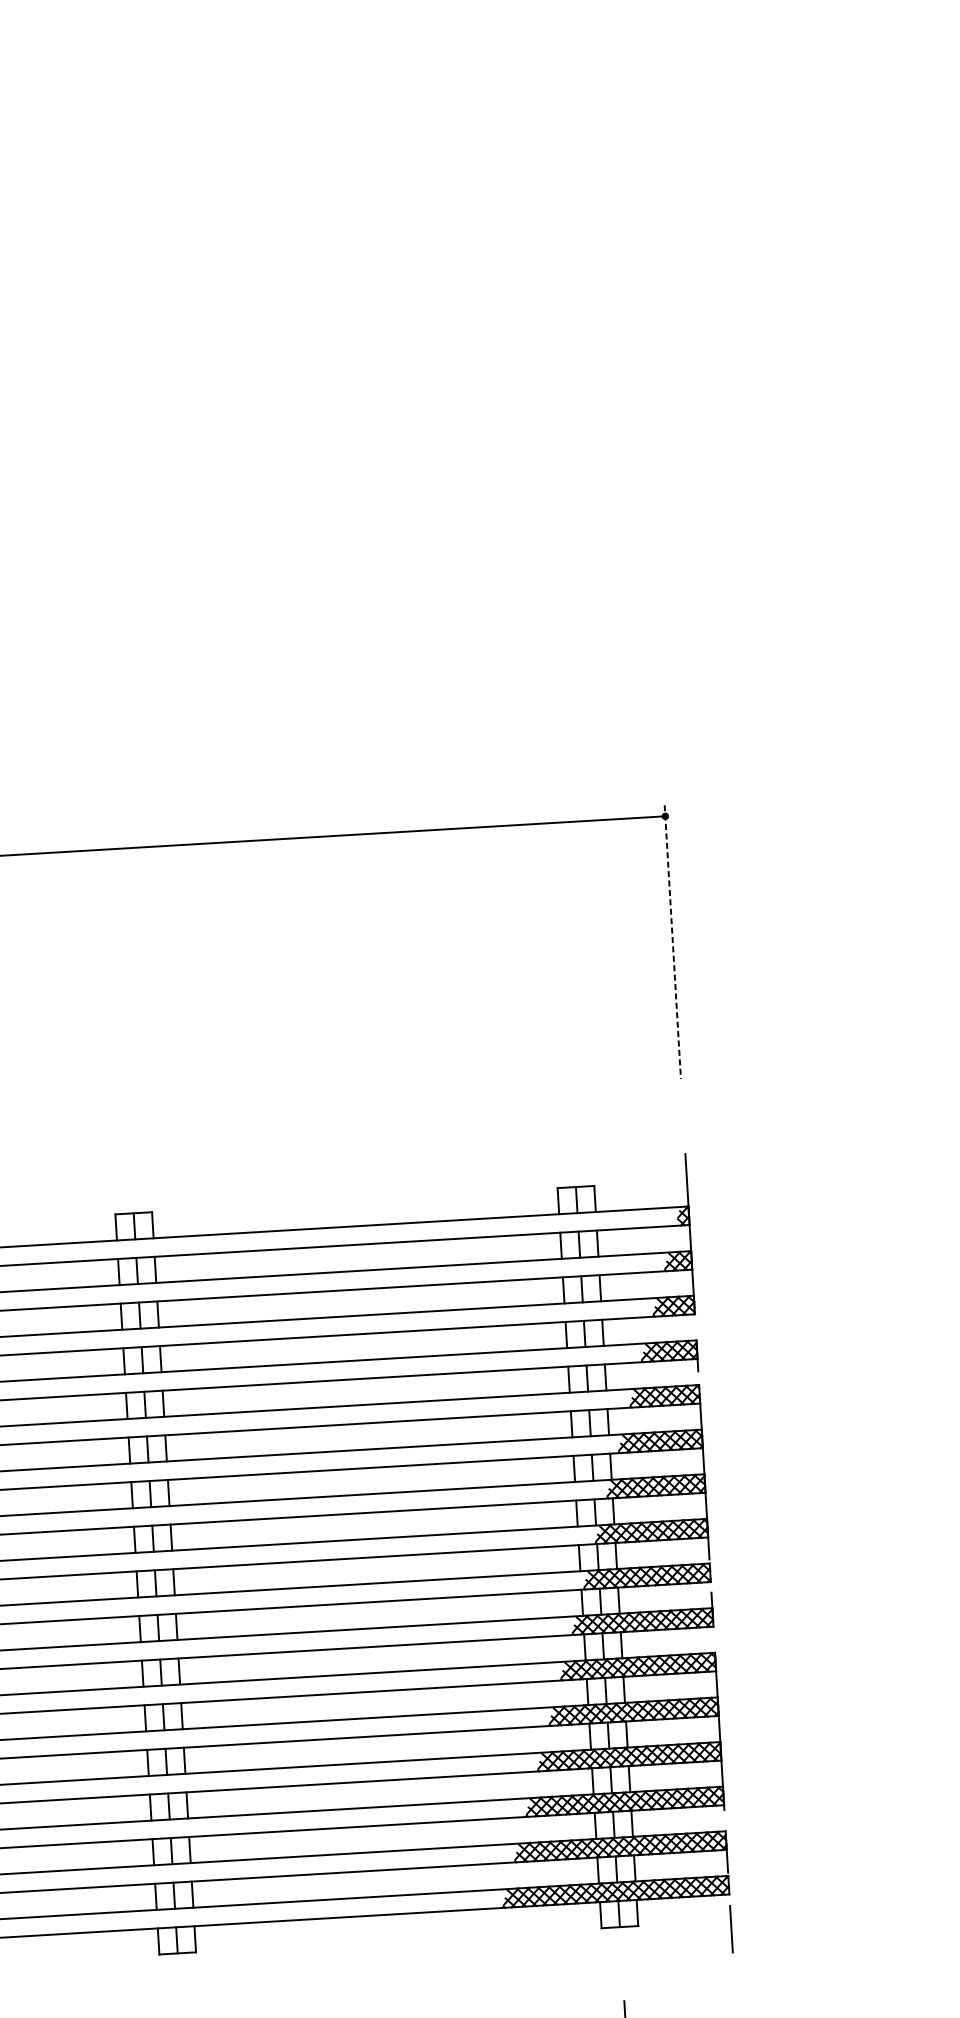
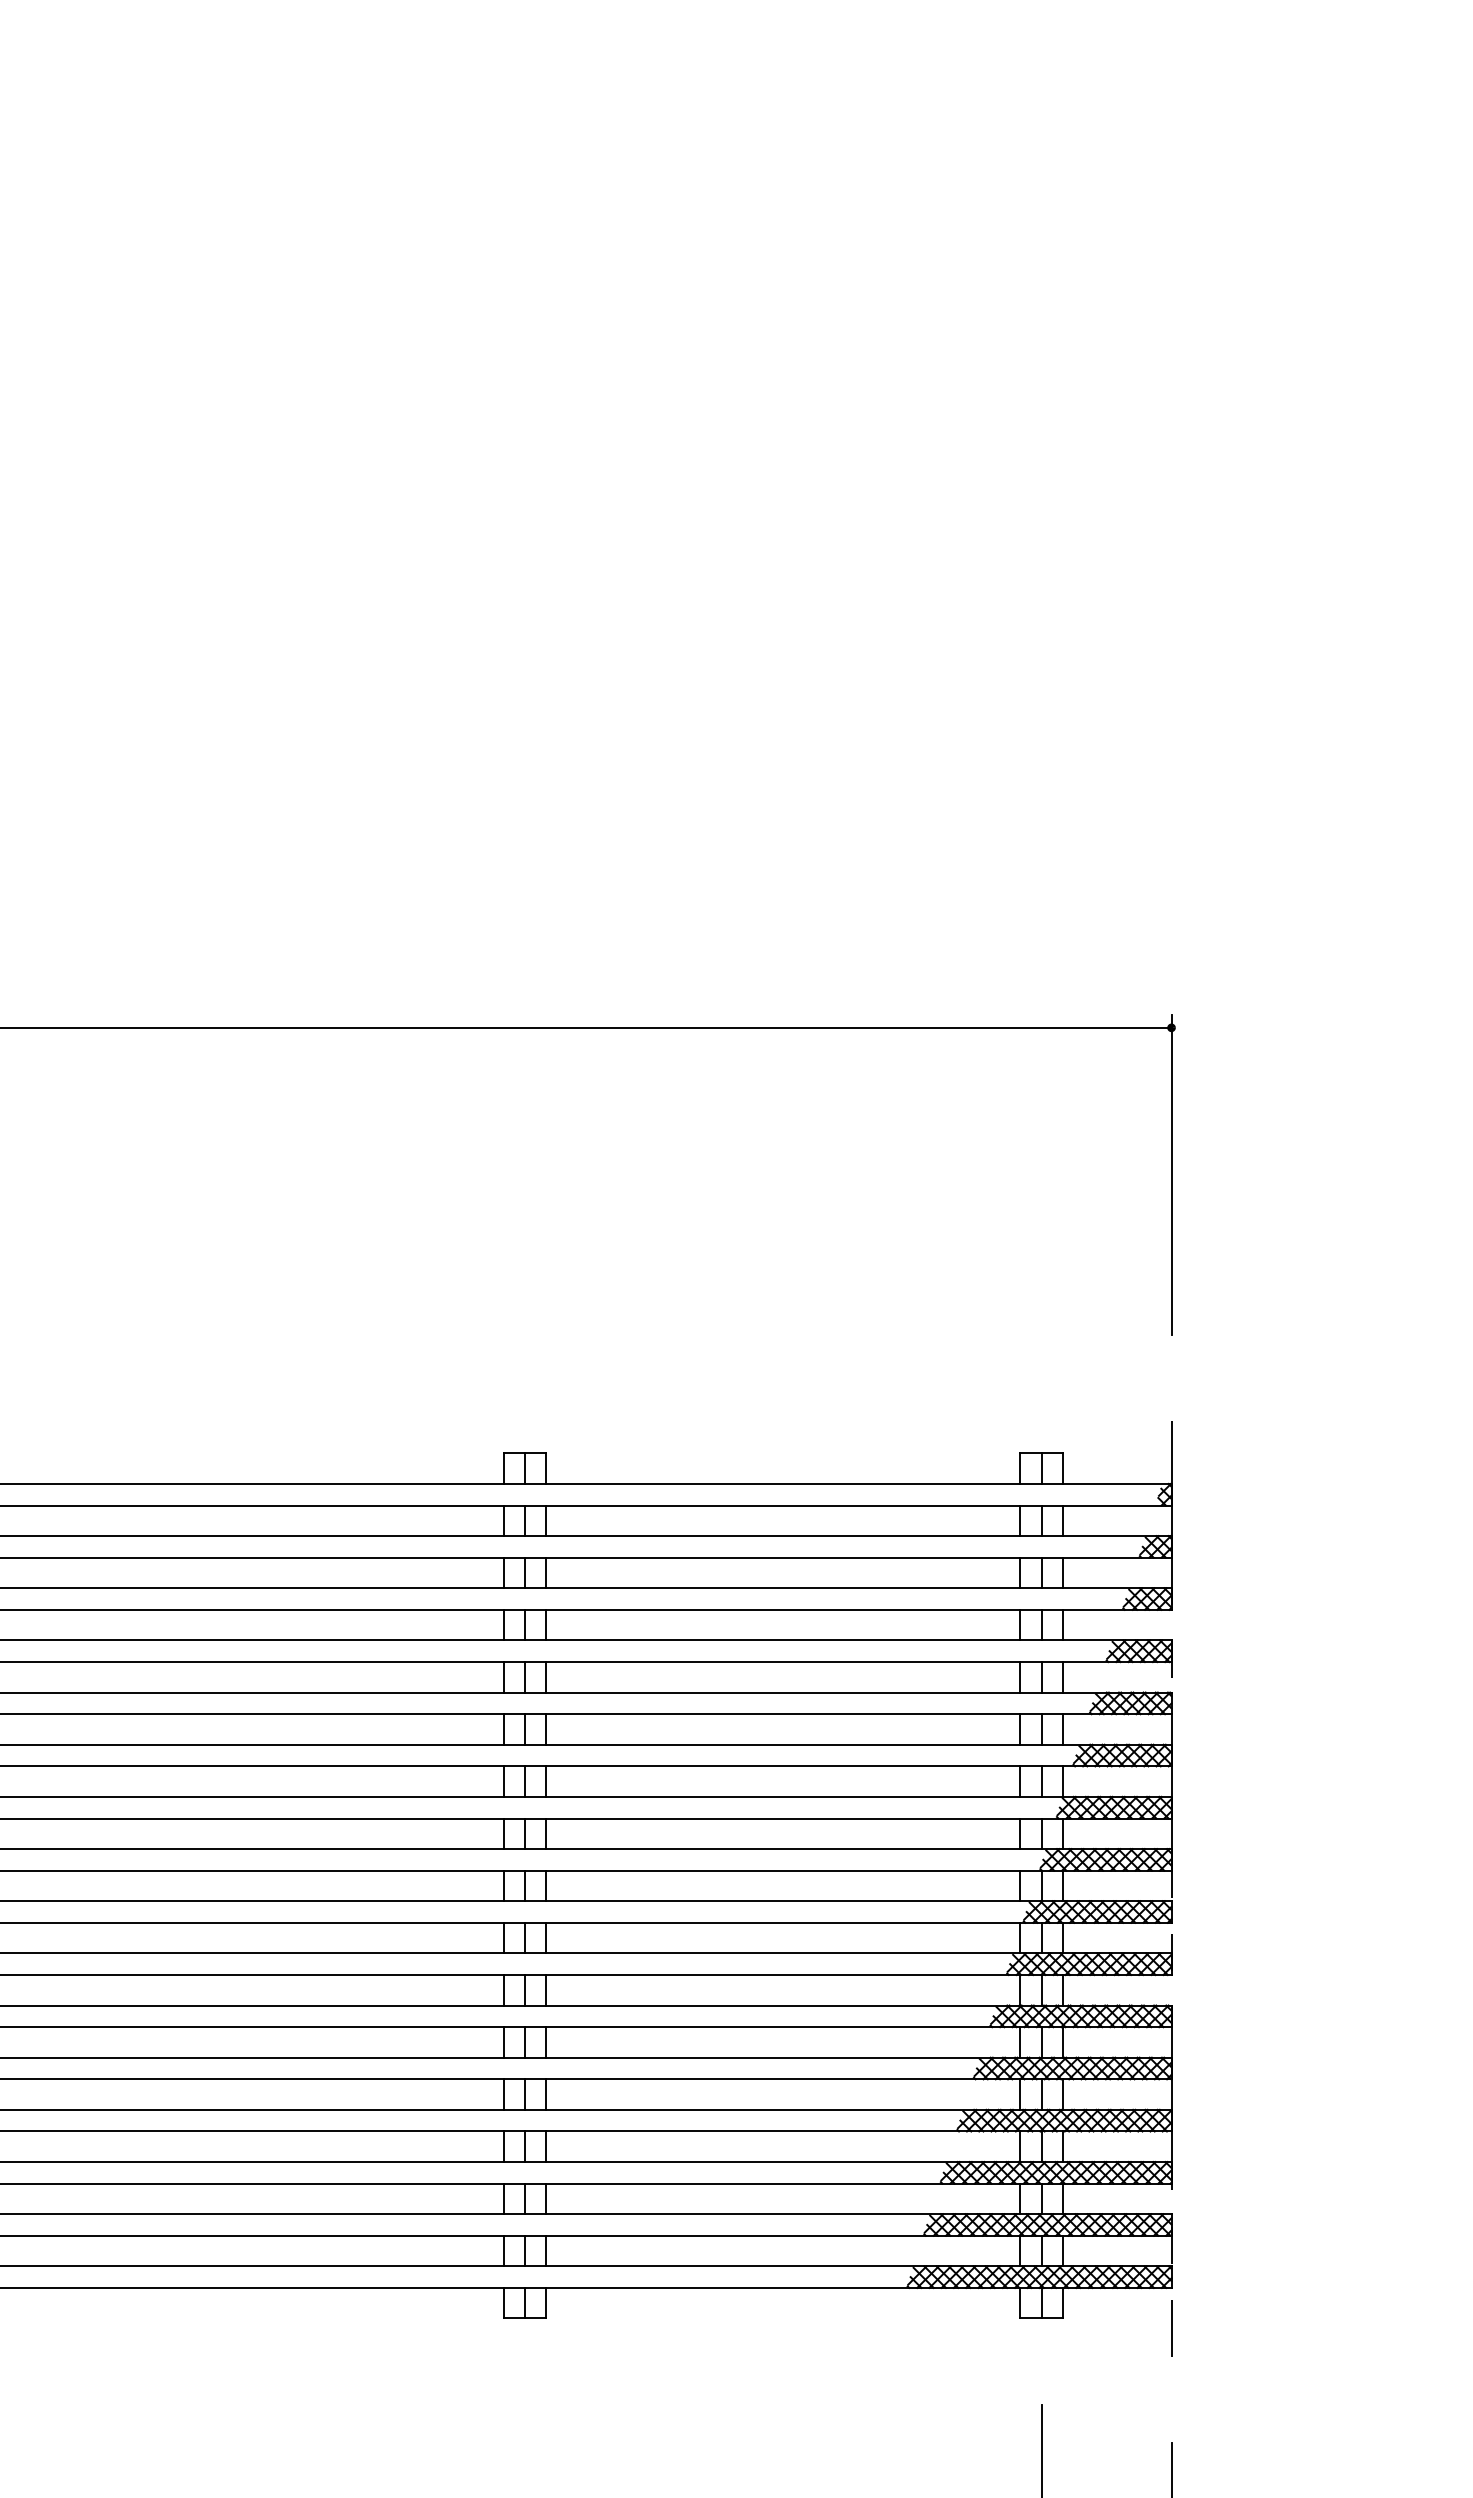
line: (672, 942) -> (1171, 1175), dashed -> solid

